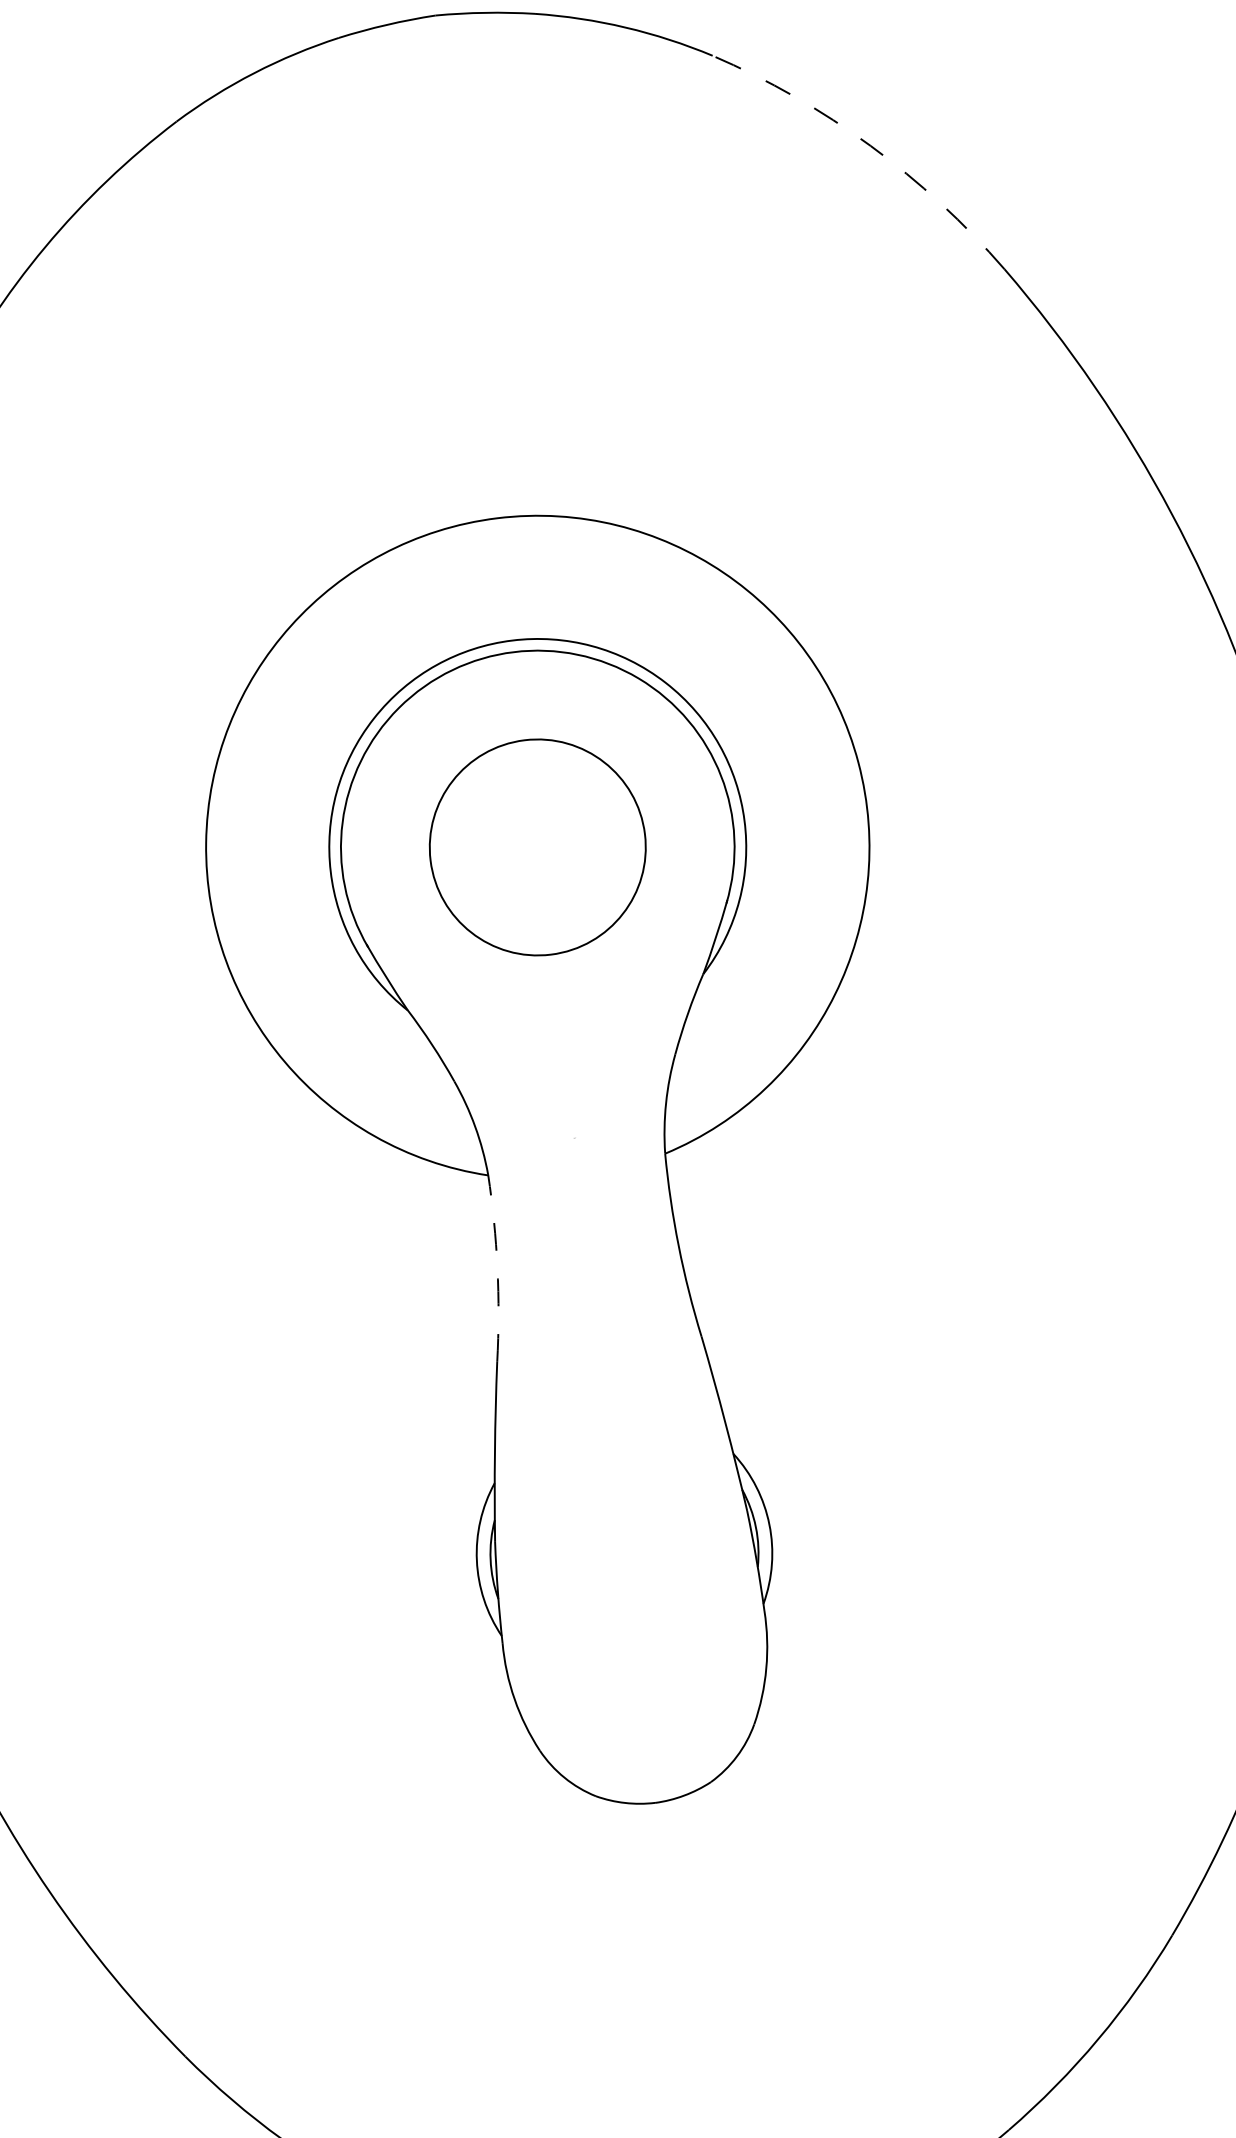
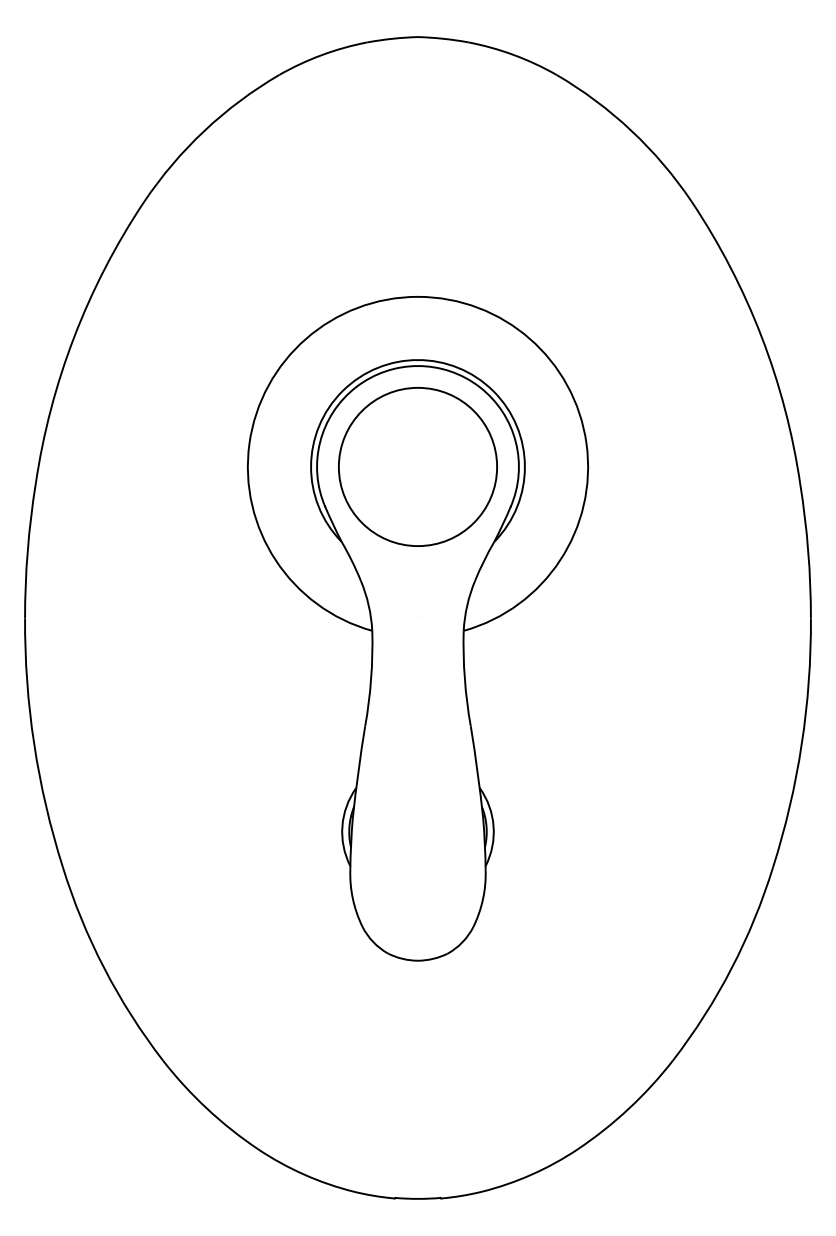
arc: (870, 145) -> (631, 130), dashed -> solid
circle: (536, 846) -> (417, 466), size x1.43
arc: (498, 1267) -> (371, 678), dashed -> solid

